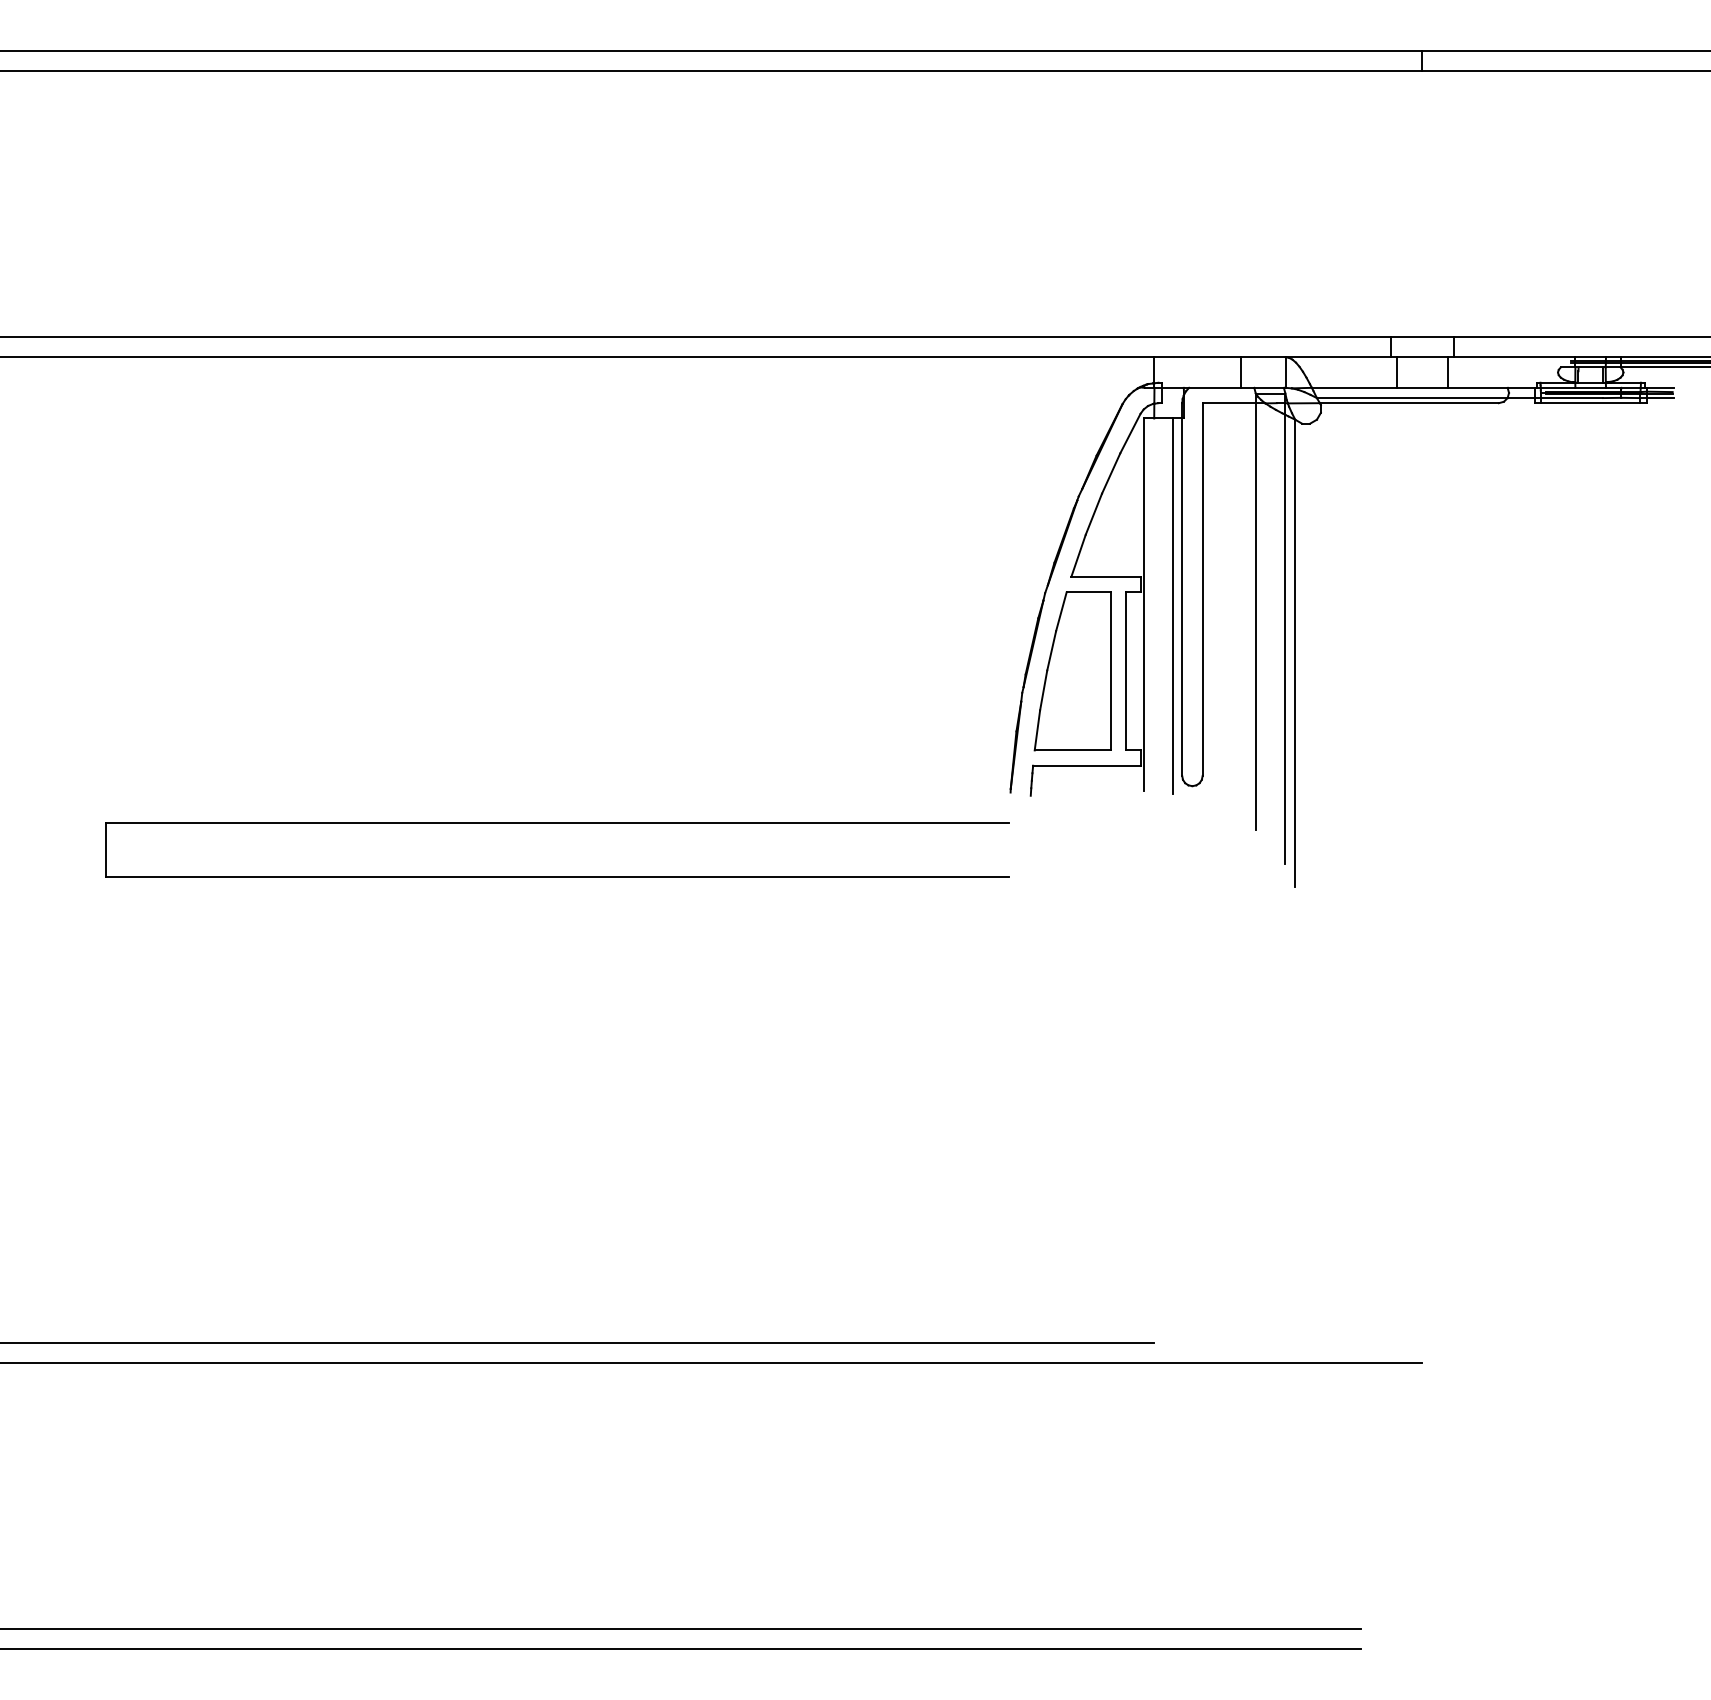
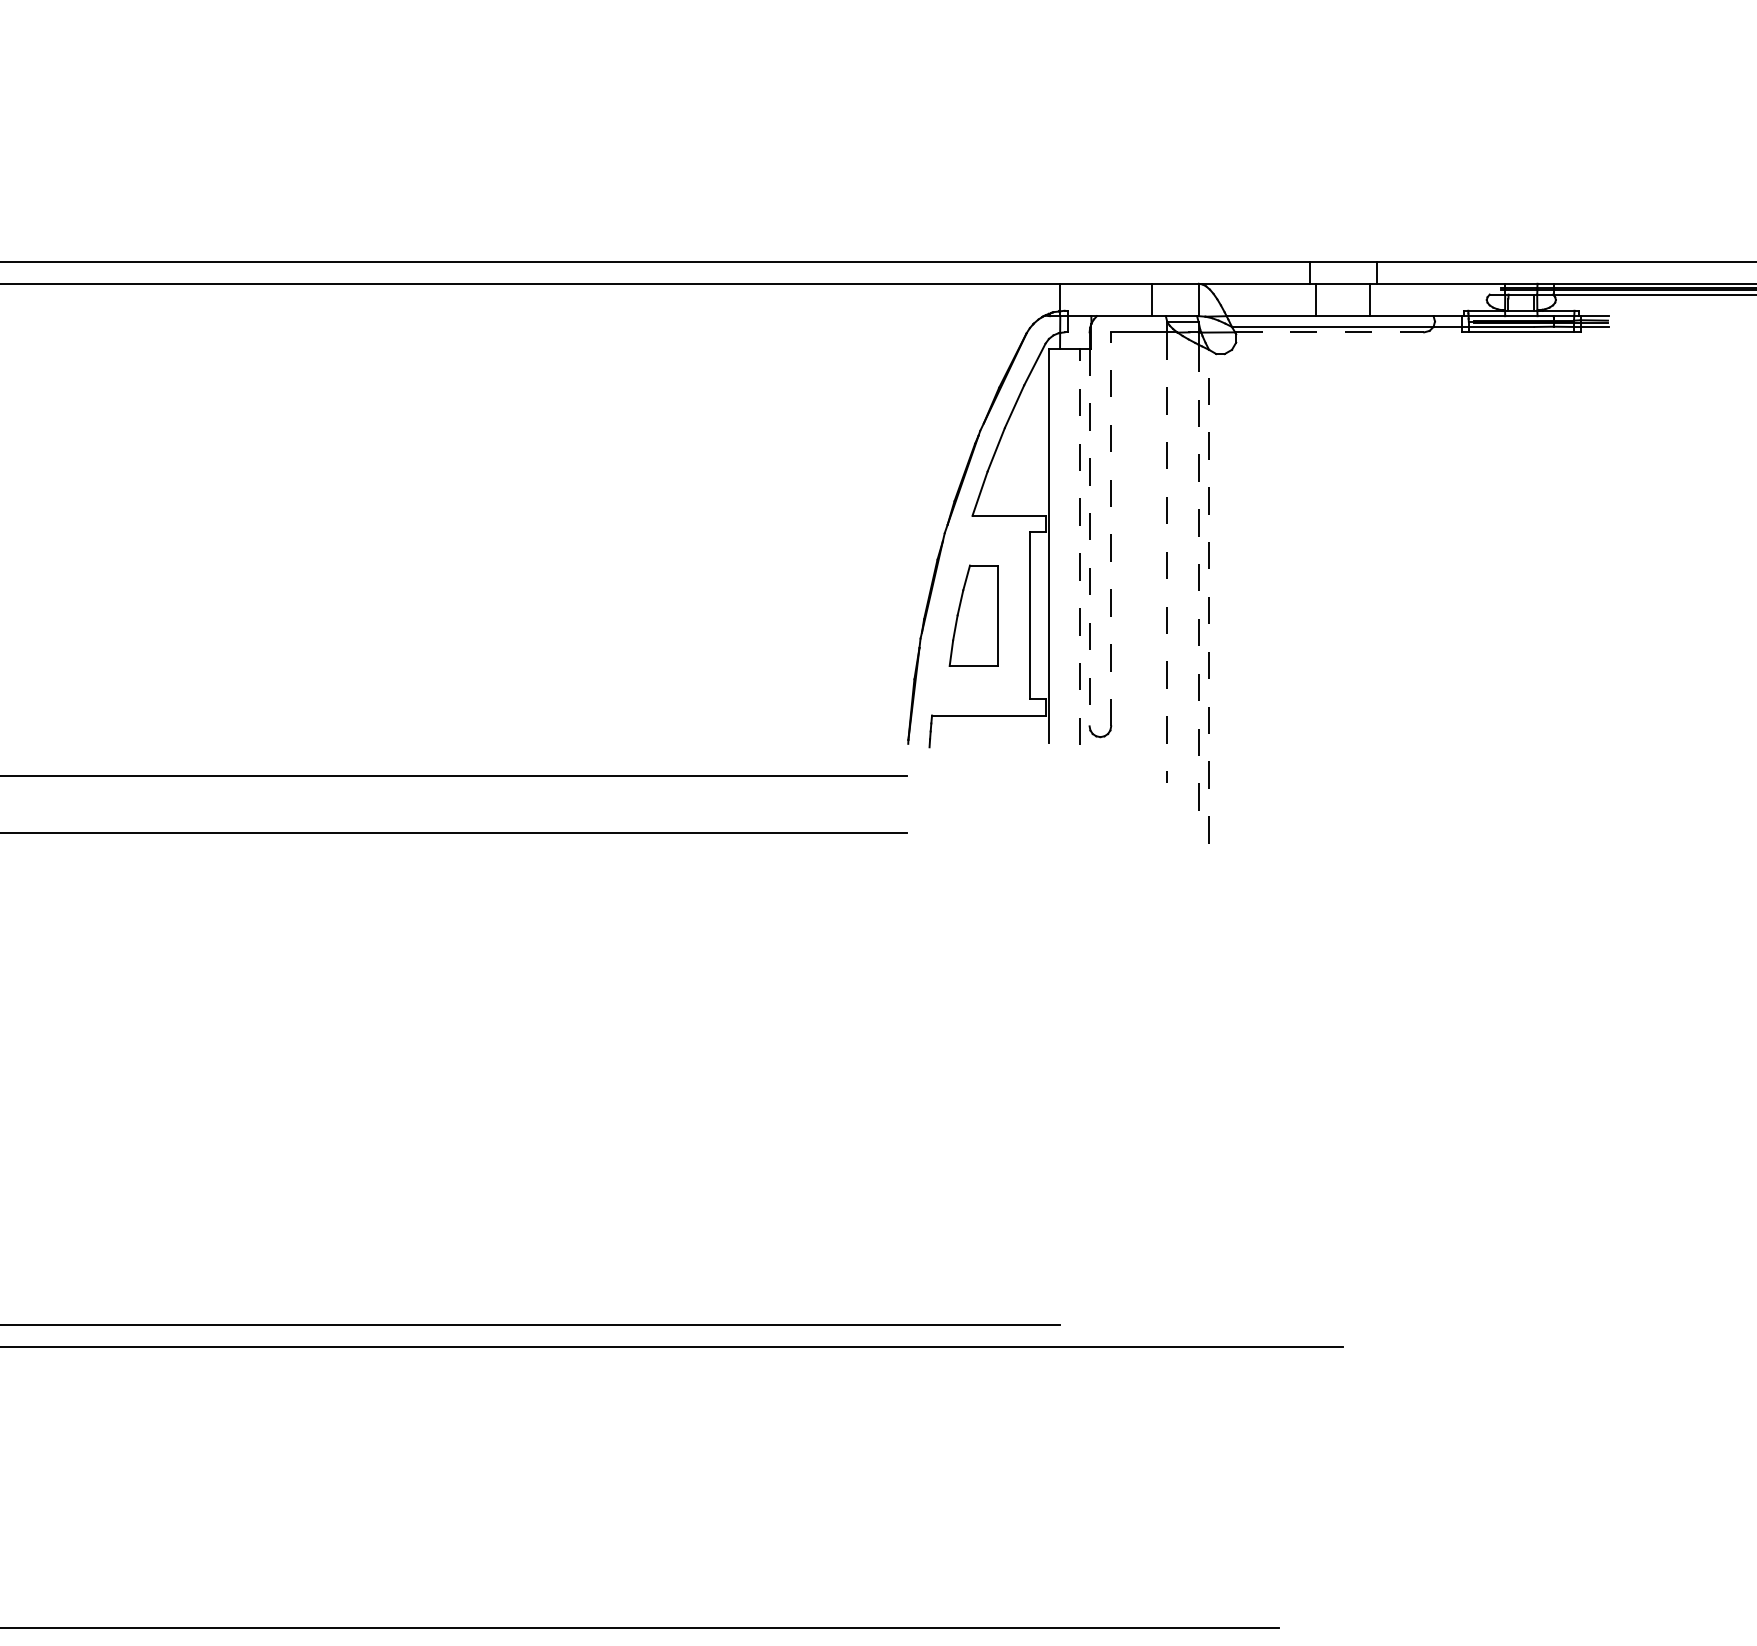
line: (1409, 403) -> (1329, 332), solid -> dashed
line: (1202, 589) -> (1111, 529), solid -> dashed
line: (1182, 597) -> (1089, 537), solid -> dashed
line: (1173, 606) -> (1080, 547), solid -> dashed
line: (1255, 617) -> (1167, 558), solid -> dashed
line: (1285, 639) -> (1198, 582), solid -> dashed
line: (1295, 653) -> (1209, 596), solid -> dashed
part: (1072, 671) -> (973, 615), size x0.6

